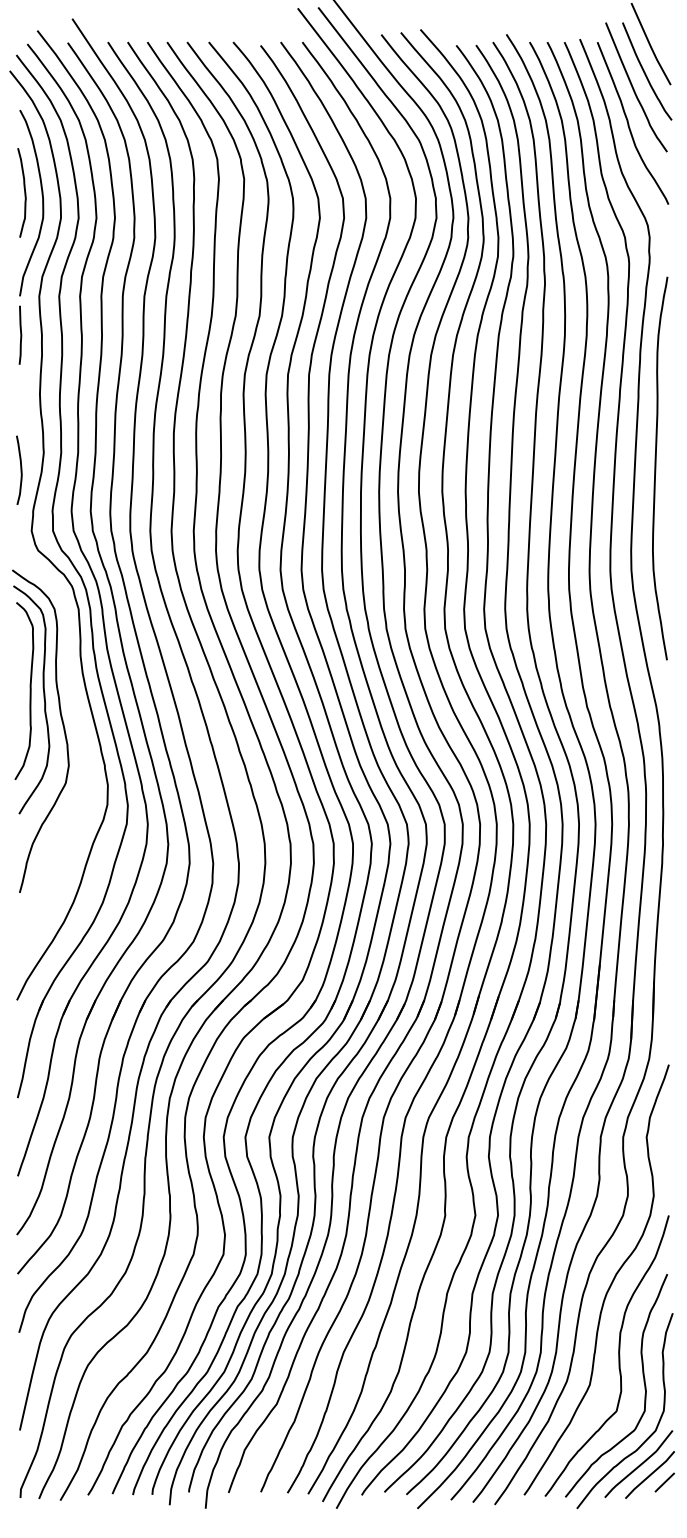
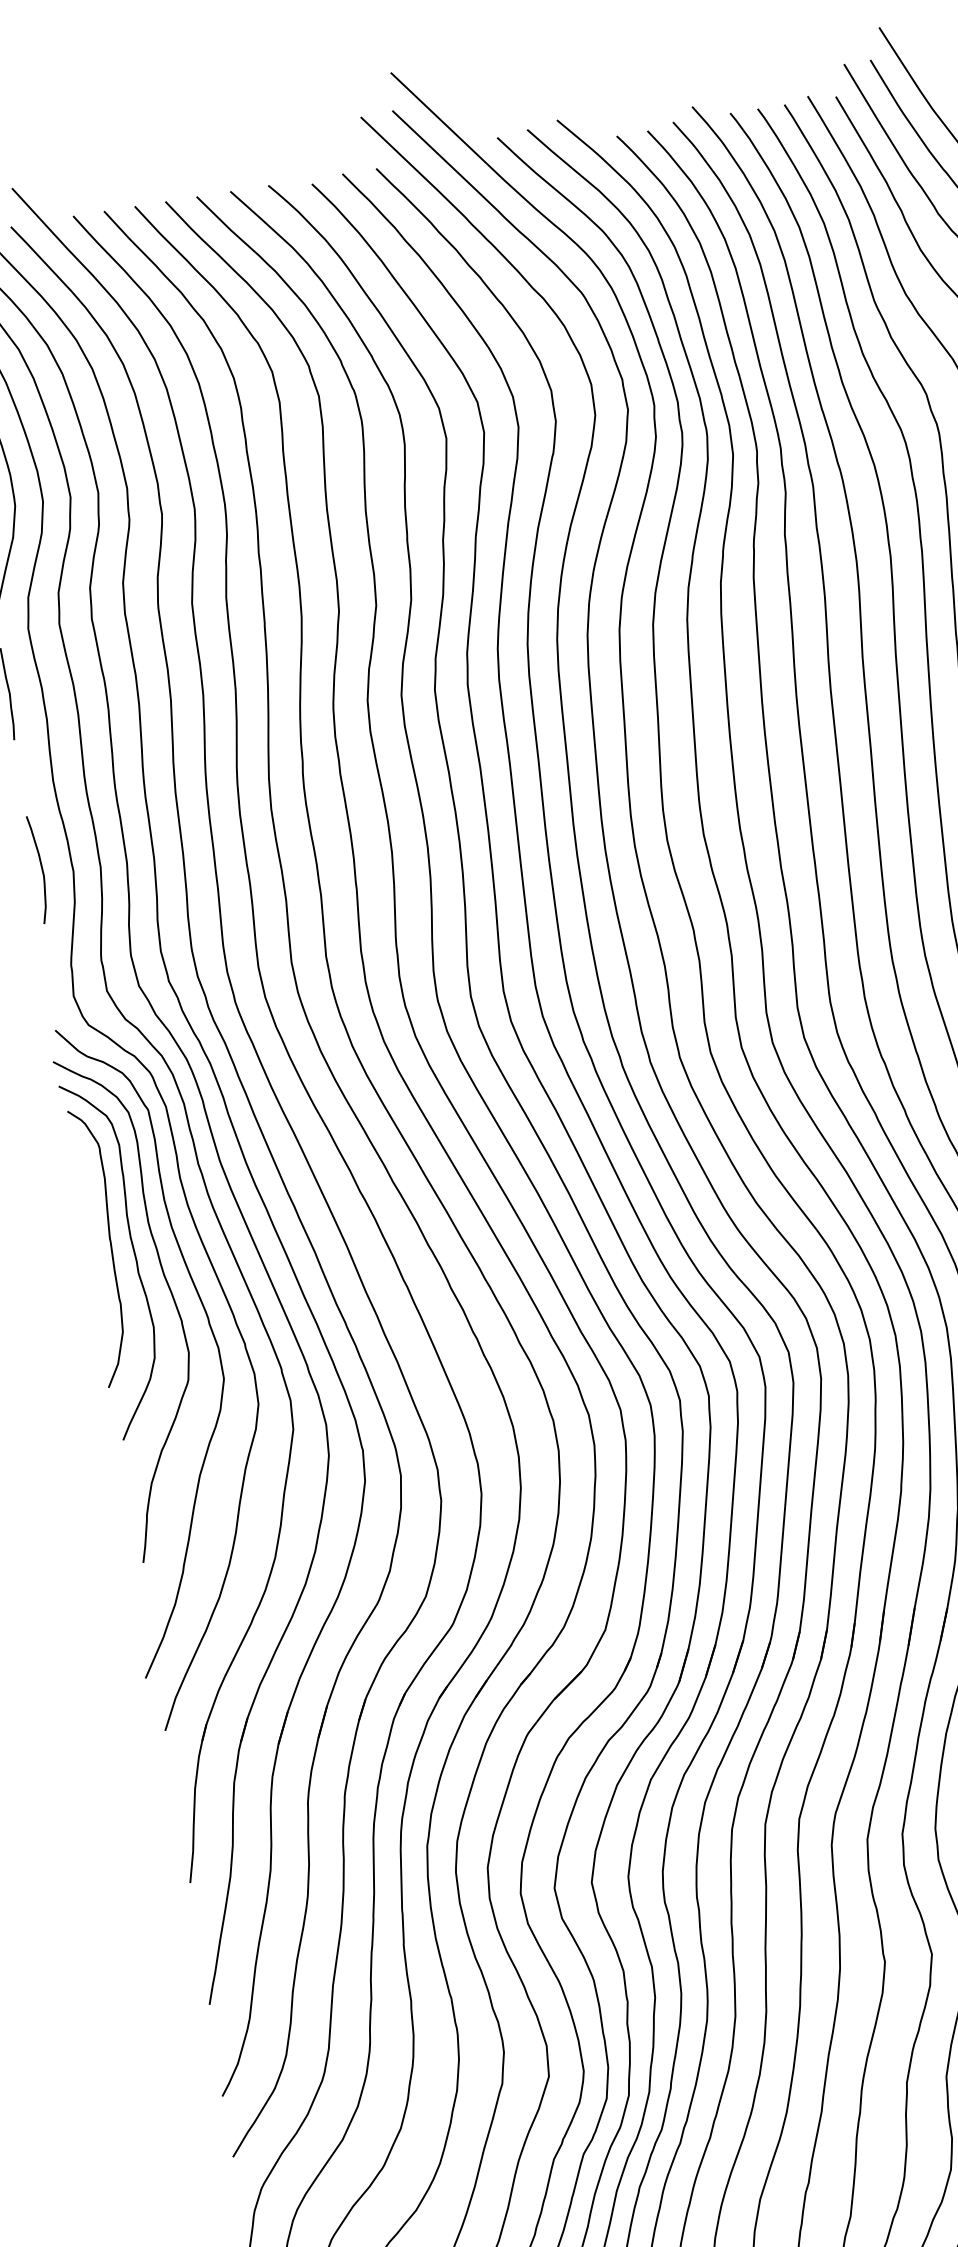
curve: (20, 469) -> (40, 868), moved
curve: (83, 750) -> (207, 1325), added

